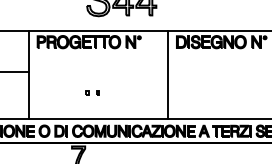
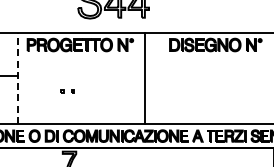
line: (28, 74) -> (18, 78), solid -> dashed
line: (167, 74) -> (145, 78), moved
part: (92, 92) -> (67, 91), moved

